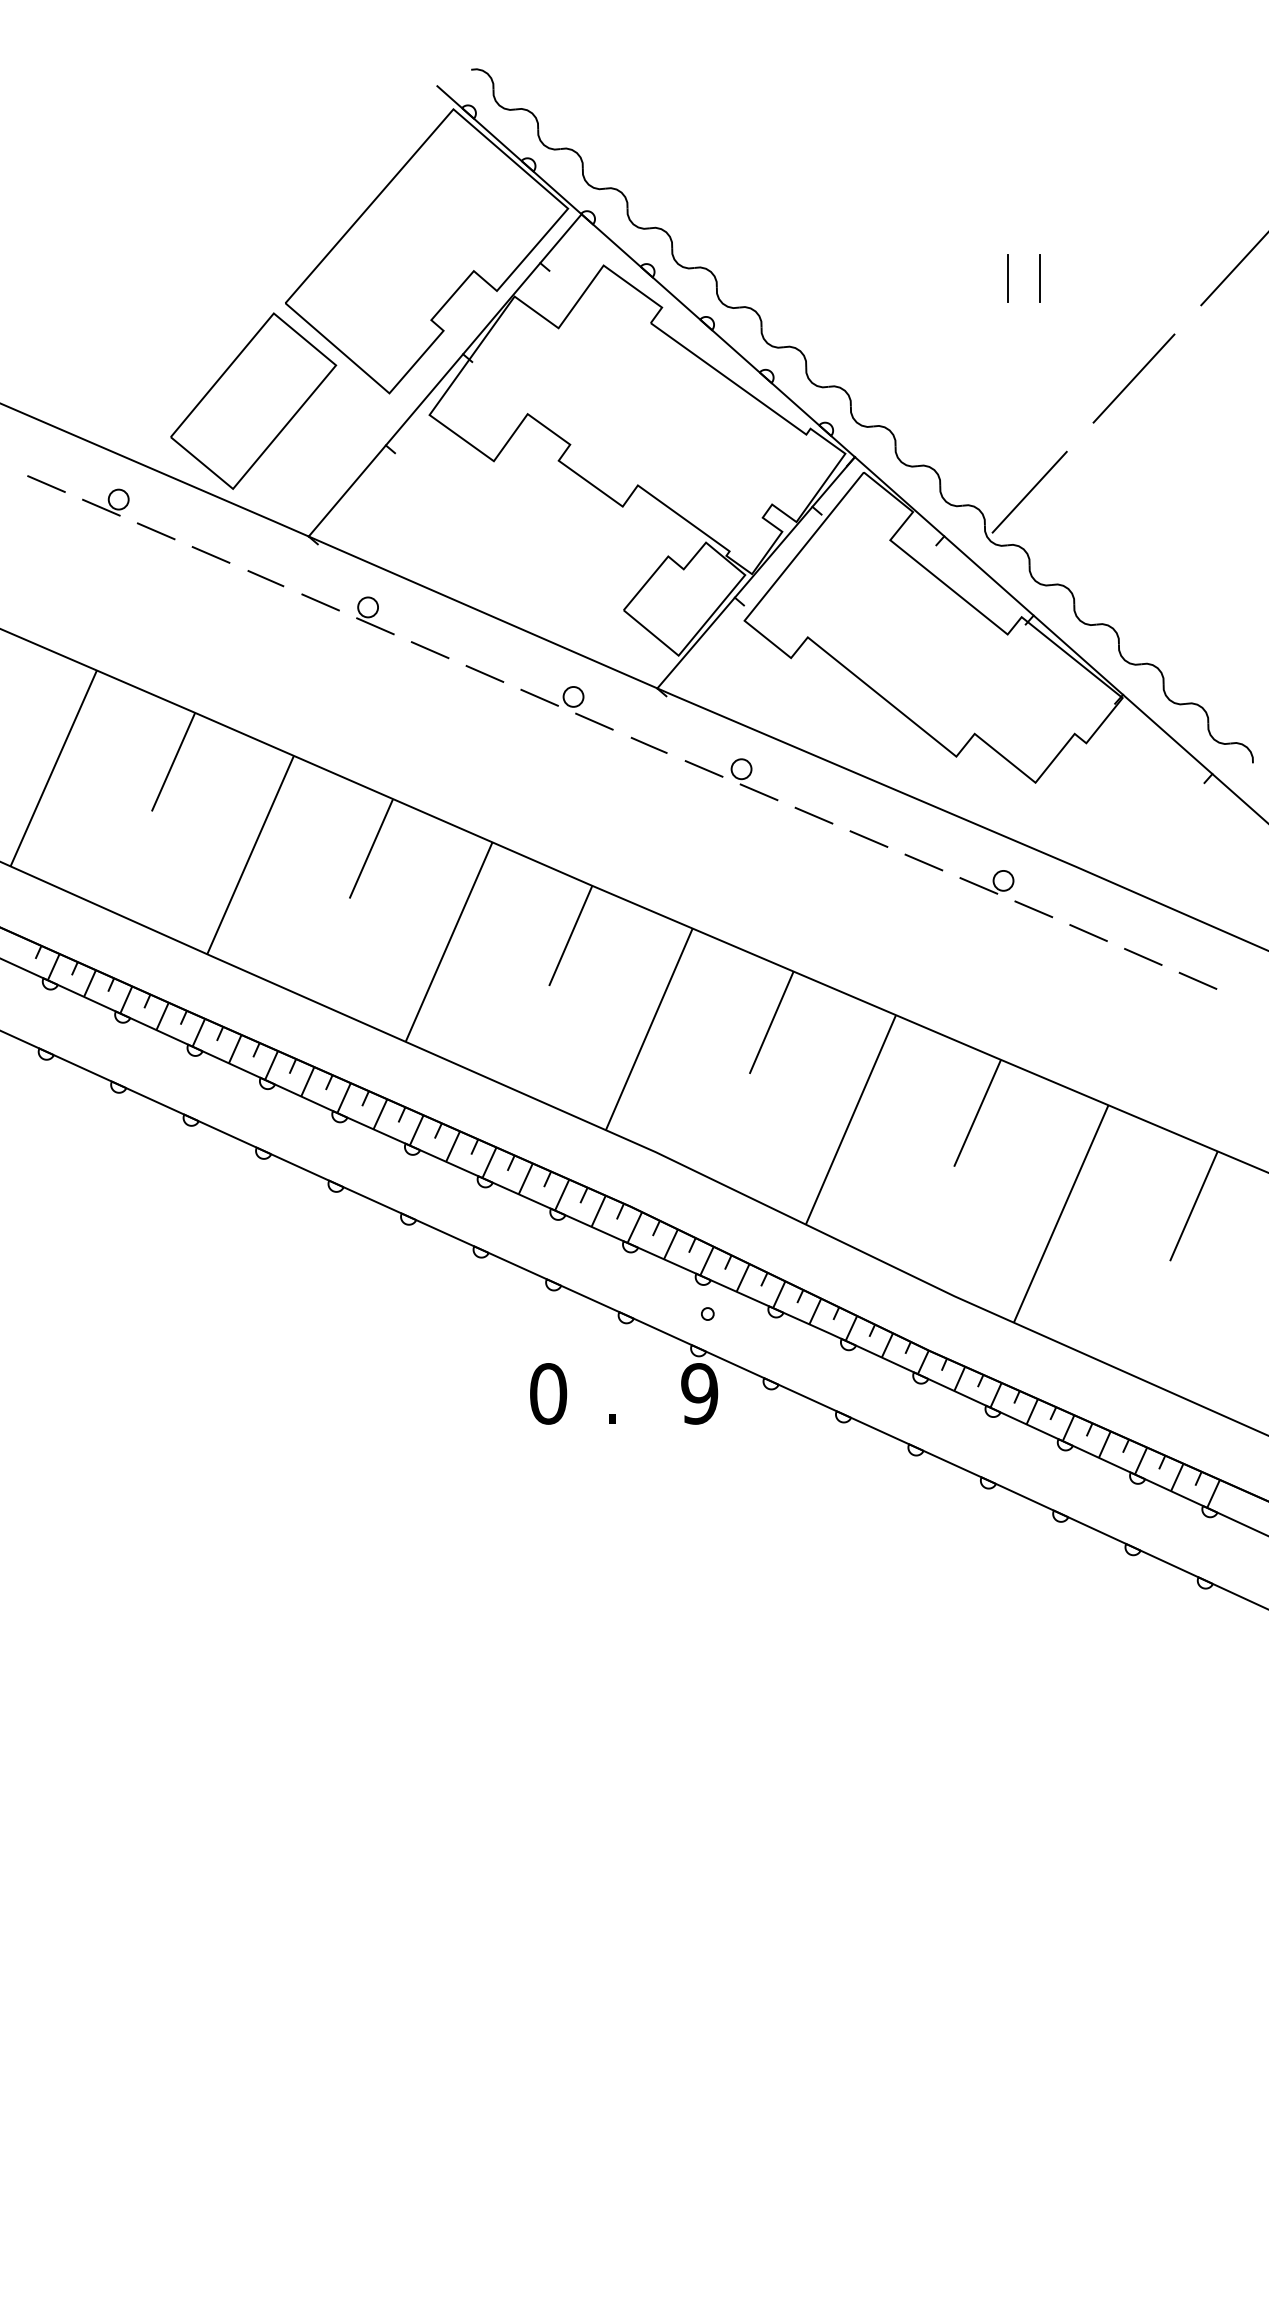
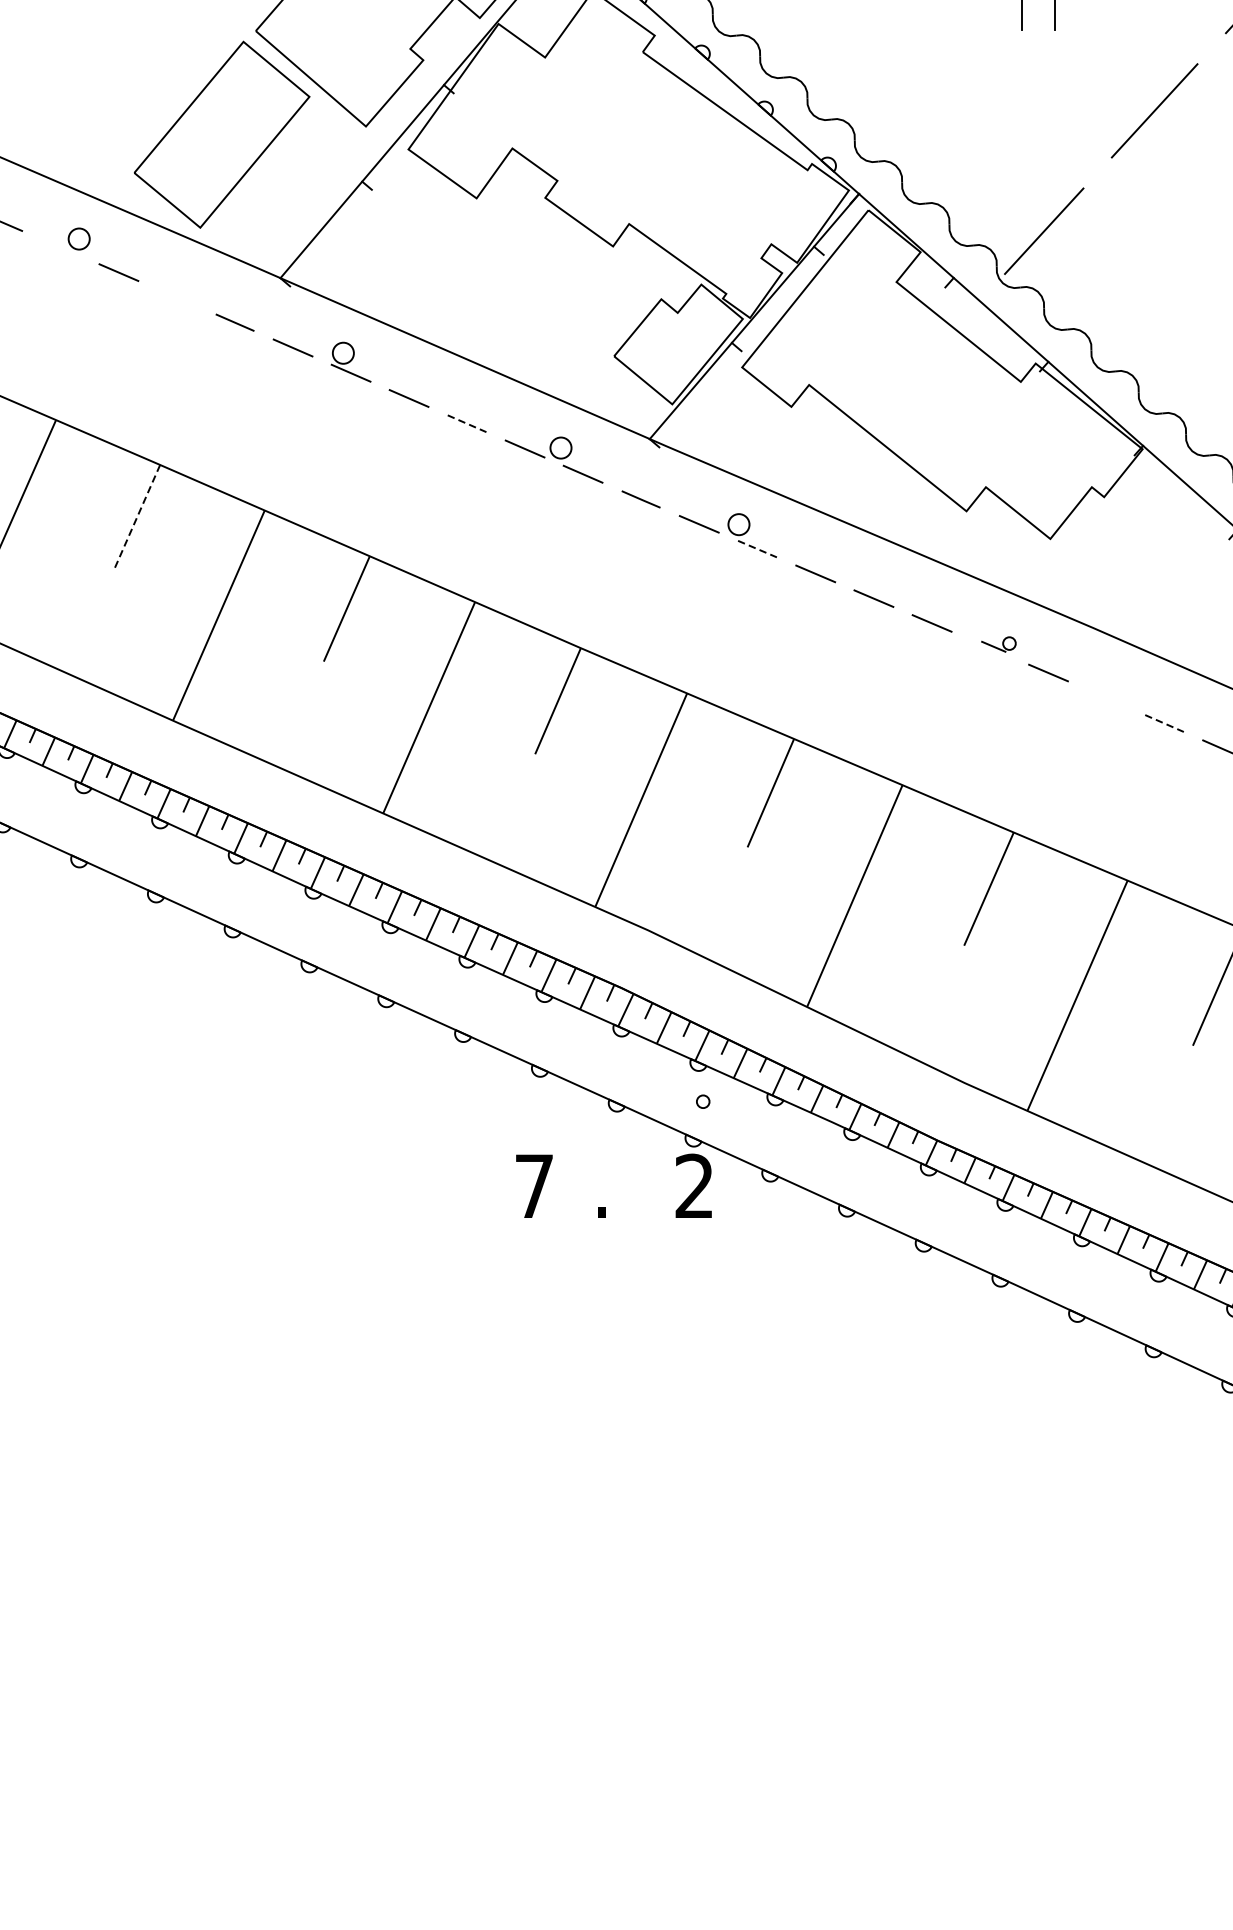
line: (101, 507) -> (60, 247), removed
line: (210, 554) -> (176, 297), removed
line: (484, 673) -> (466, 423), solid -> dashed
line: (173, 762) -> (137, 517), solid -> dashed
line: (759, 792) -> (757, 549), solid -> dashed
part: (986, 882) -> (998, 644), size x0.6
line: (1088, 933) -> (1106, 698), removed
line: (1143, 956) -> (1164, 723), solid -> dashed
text: (548, 1393) -> (534, 1185), 0 -> 7
text: (699, 1393) -> (694, 1185), 9 -> 2

